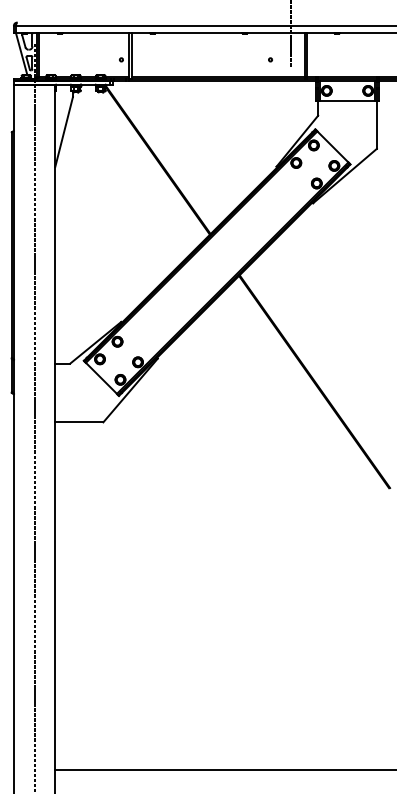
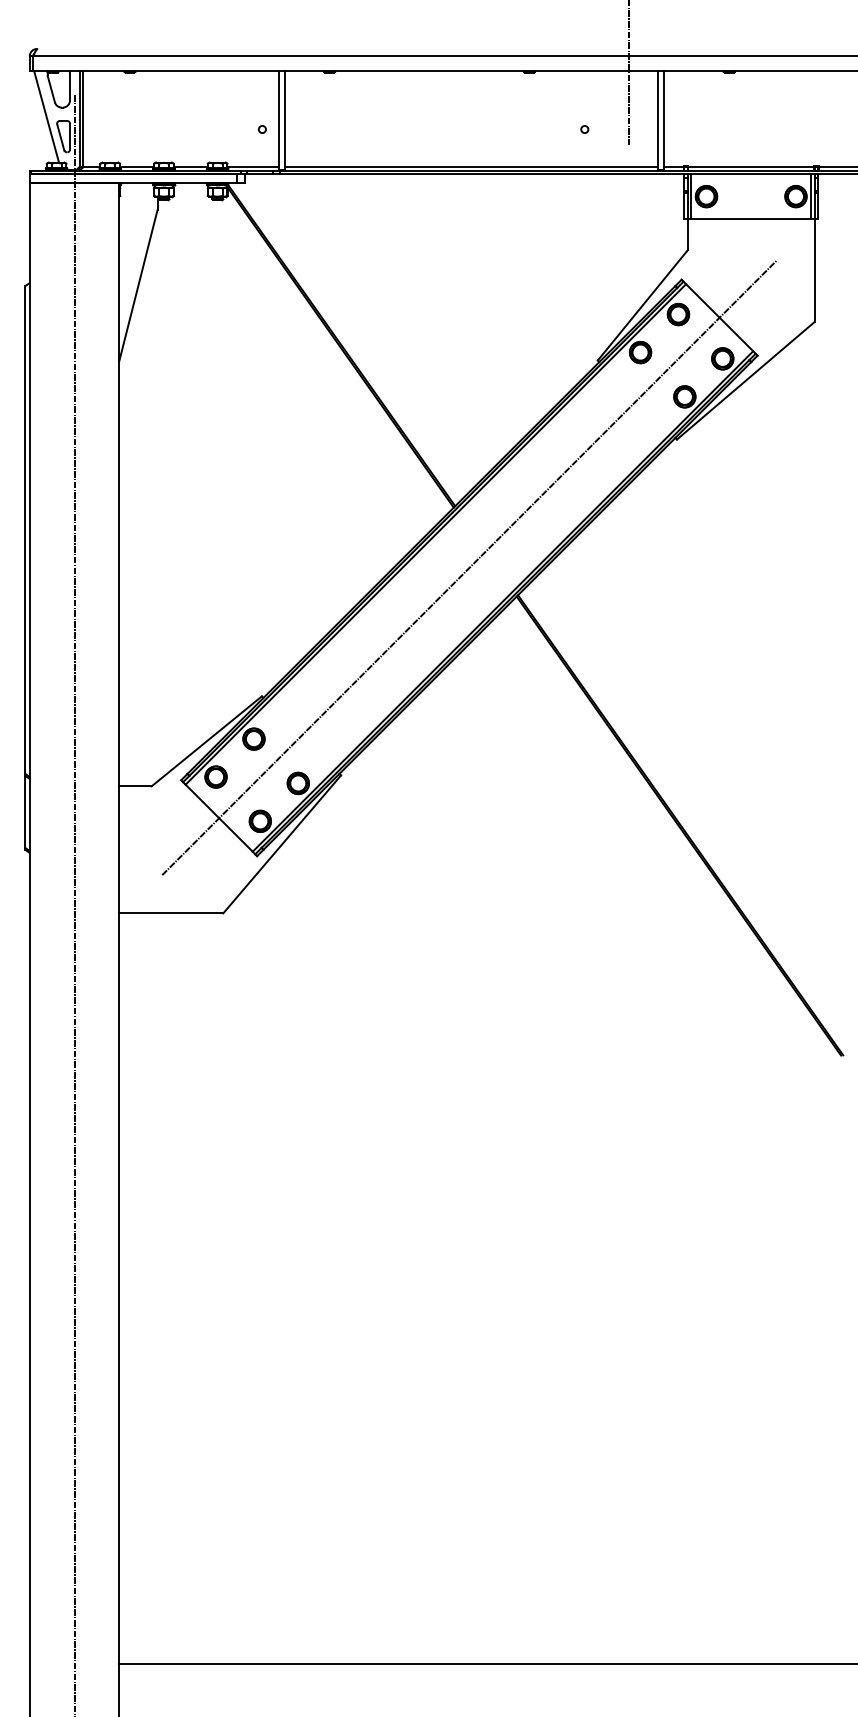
line: (217, 262) -> (470, 567), added

